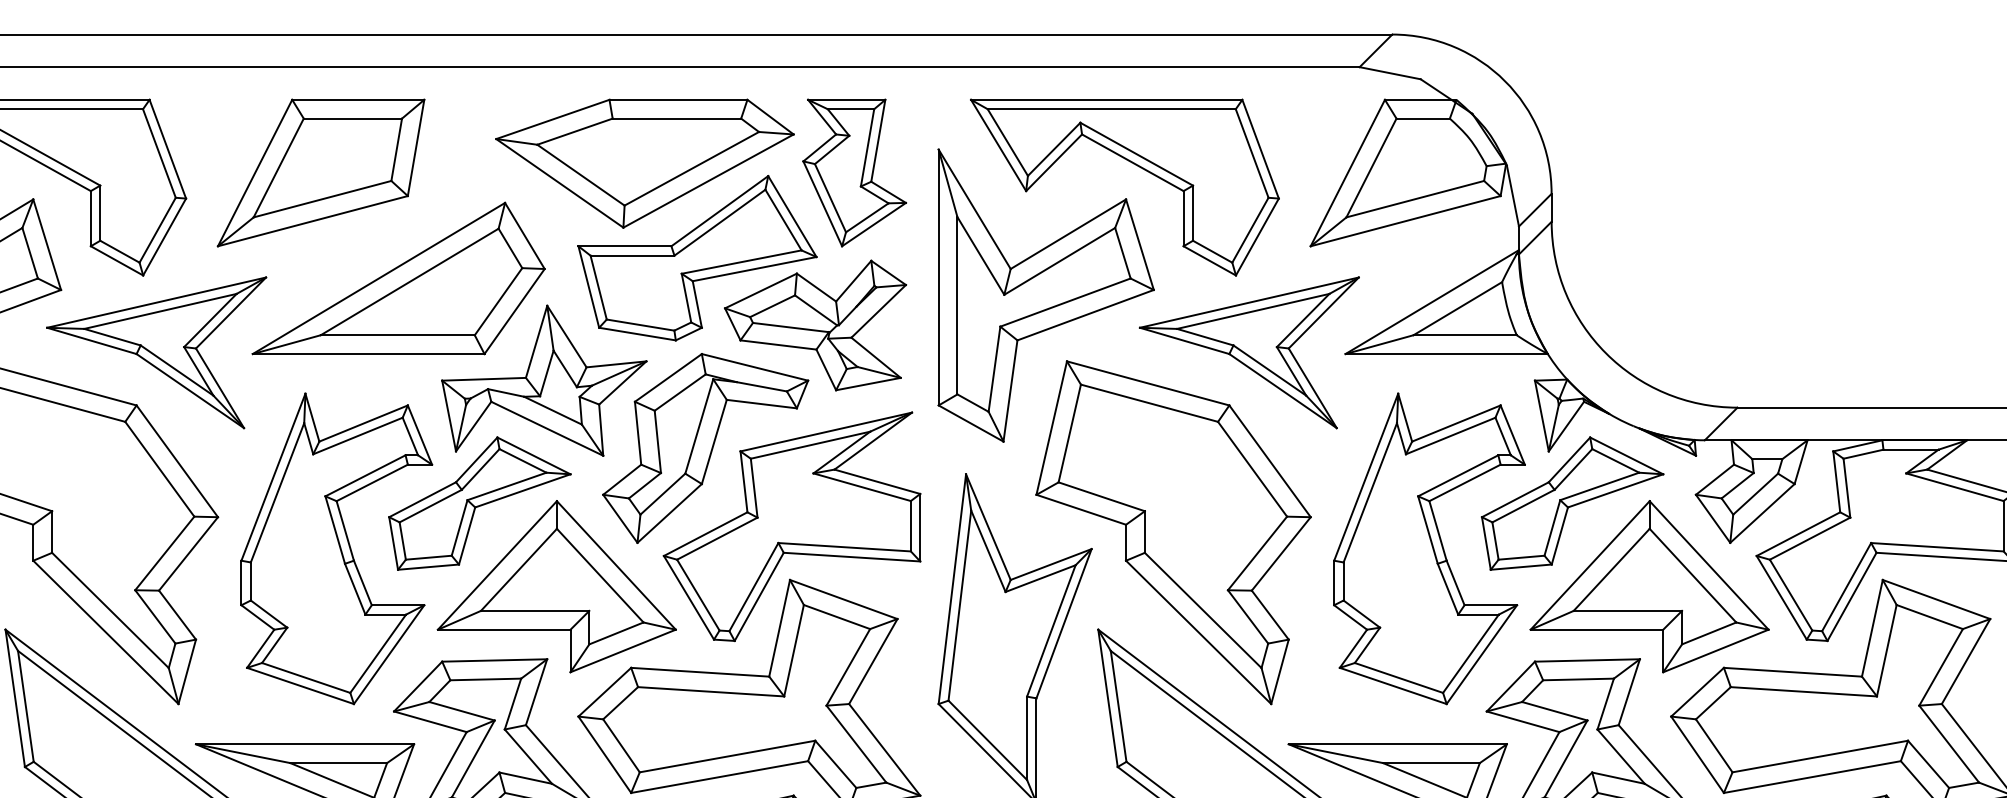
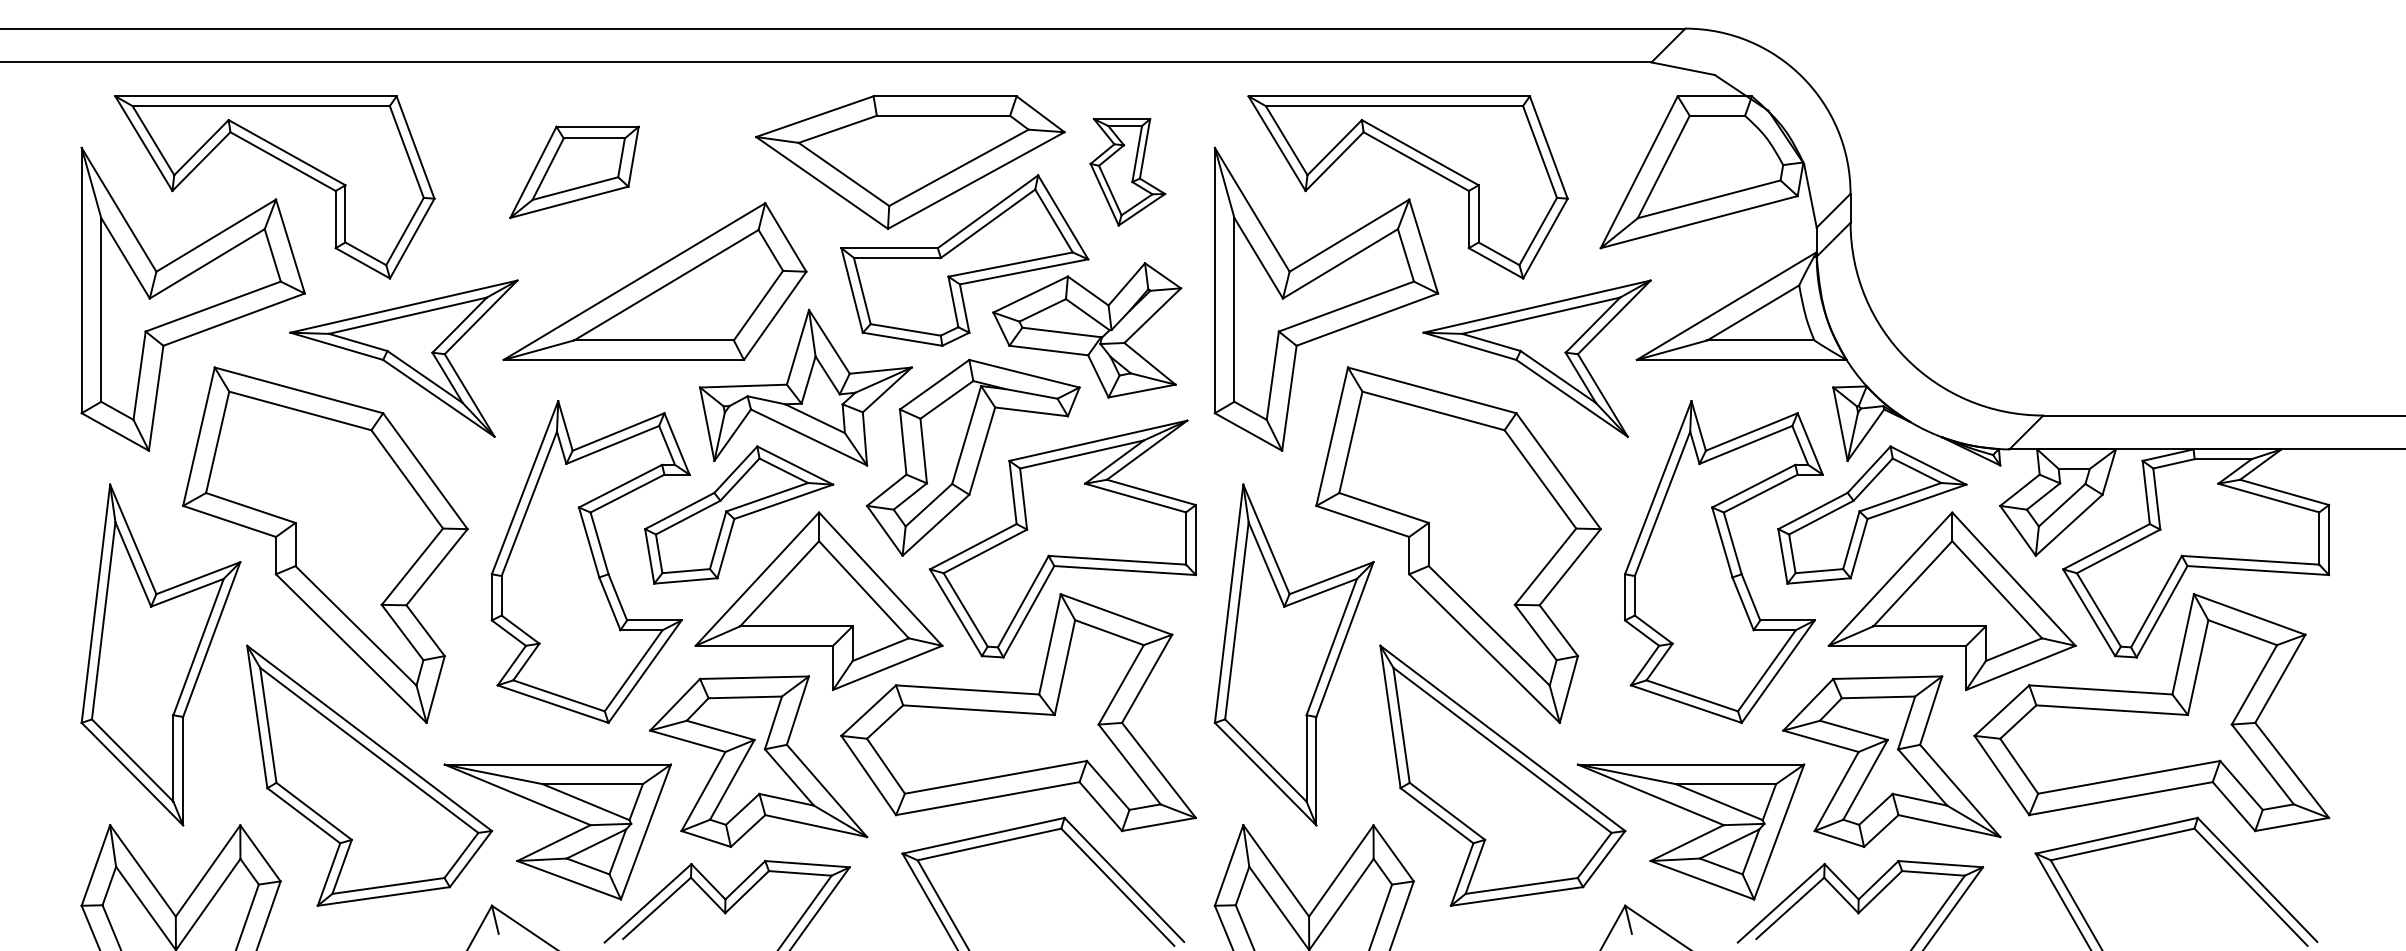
part: (321, 173) -> (574, 172), size x0.6
part: (854, 173) -> (1127, 172), size x0.7

